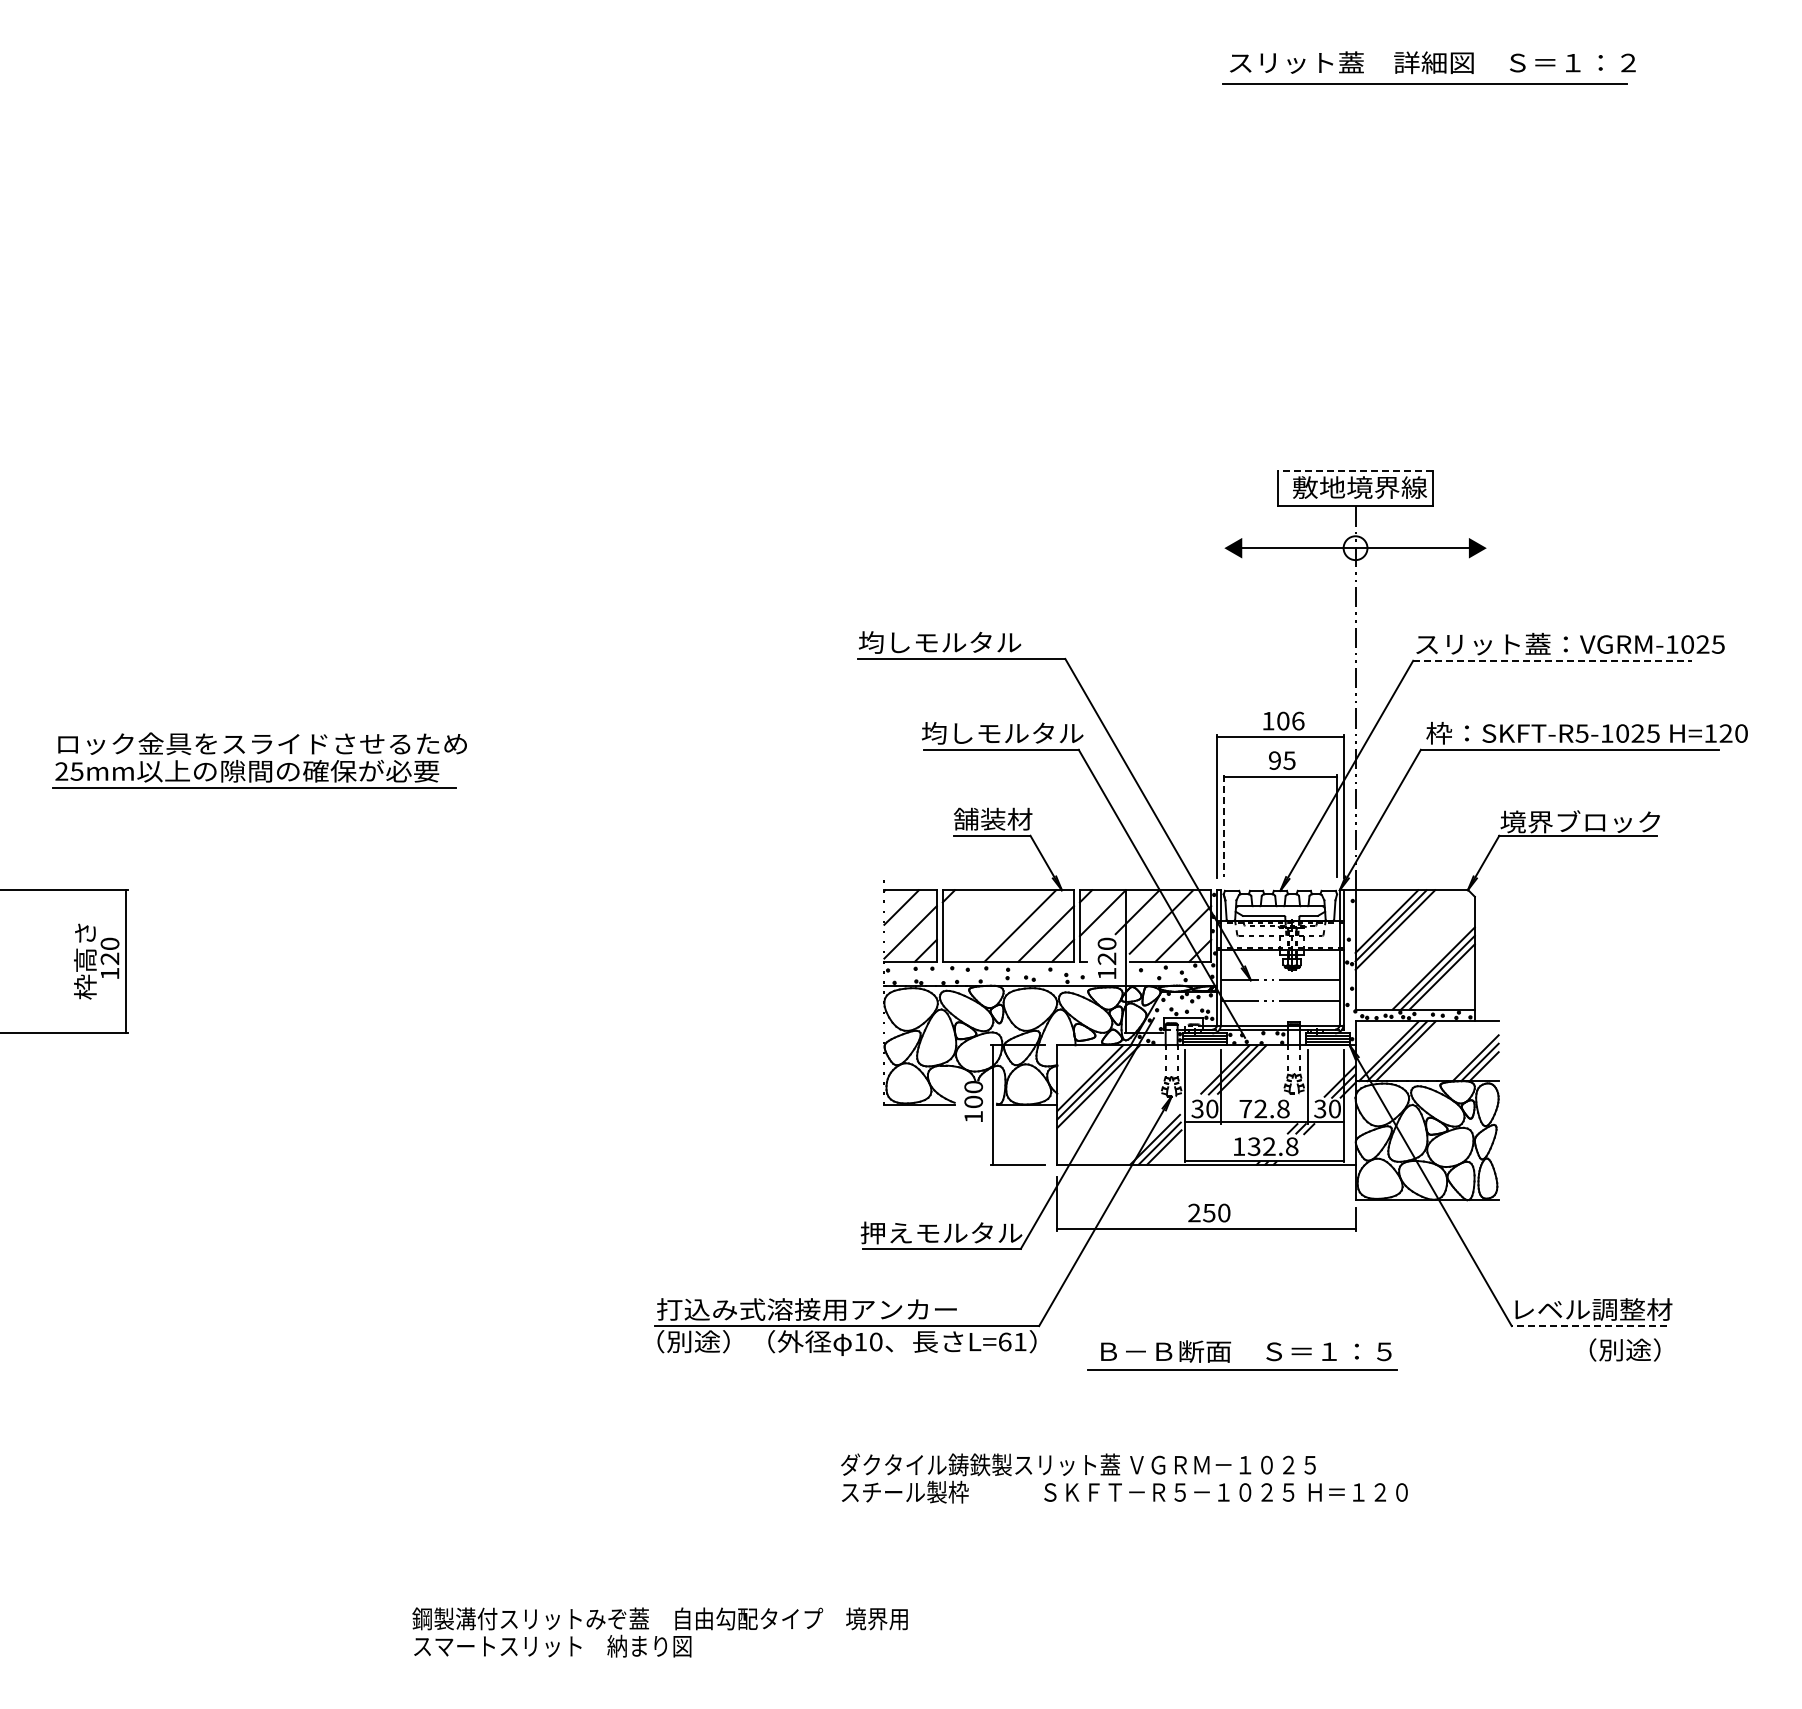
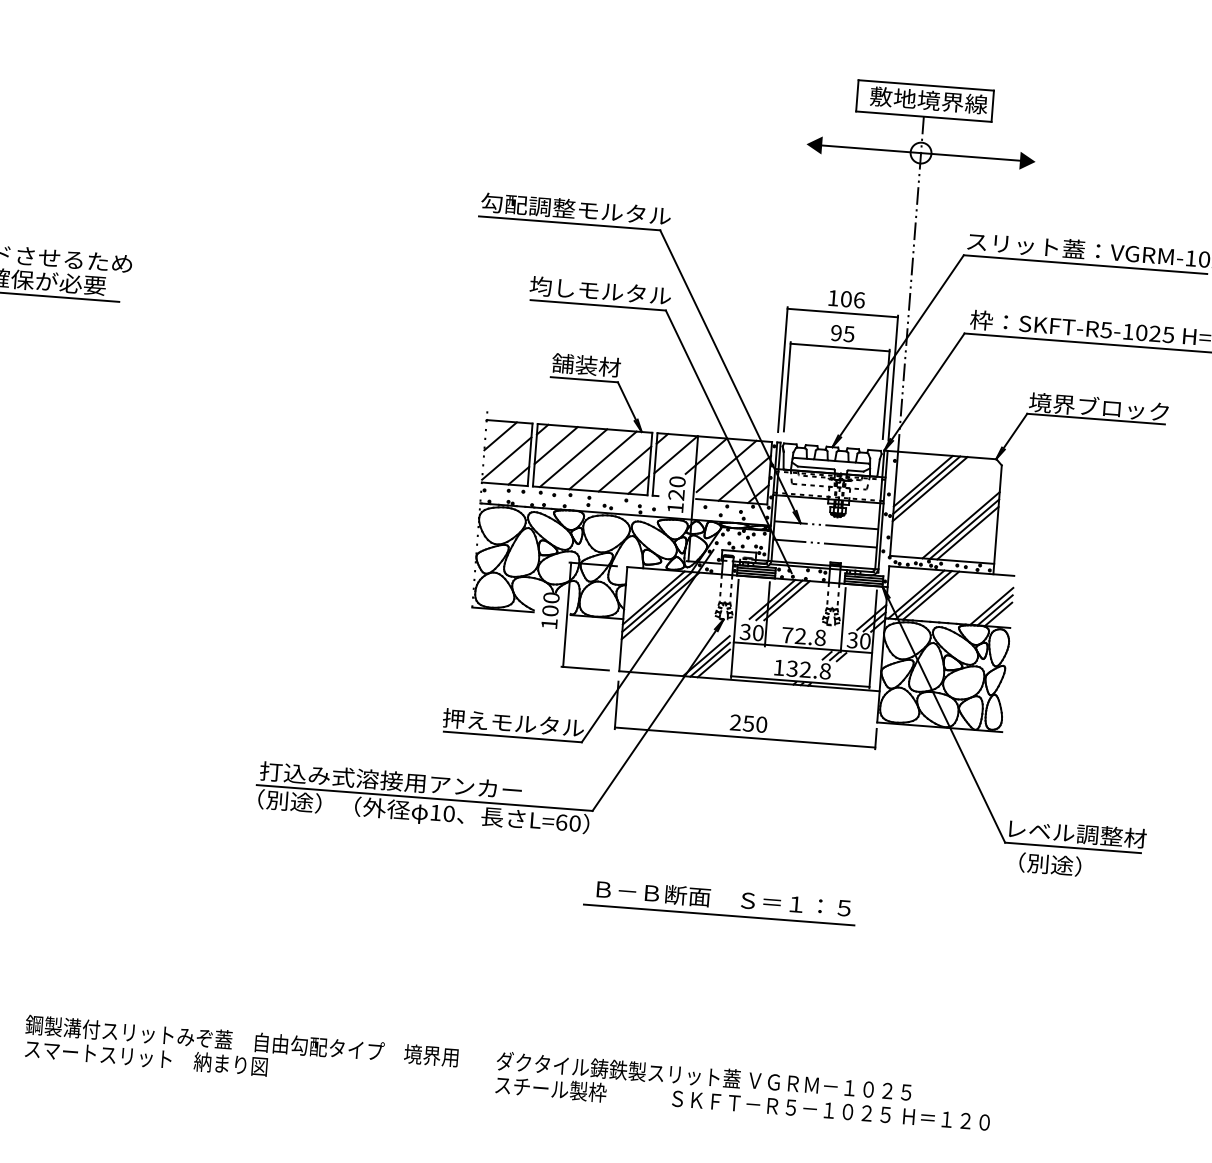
line: (1355, 470) -> (926, 85), dashed -> solid
text: (967, 642) -> (575, 209), 均しモルタル -> 勾配調整モルタル
line: (1553, 660) -> (1086, 264), dashed -> solid
line: (1223, 826) -> (787, 387), dashed -> solid
line: (965, 913) -> (555, 445), added
line: (986, 925) -> (573, 457), added
line: (1589, 1326) -> (1073, 848), dashed -> solid
text: (1020, 1341) -> (575, 823), L=61 -> L=60
text: (1624, 1349) -> (1049, 864), moved
part: (1229, 1355) -> (708, 901), moved
text: (1124, 1478) -> (743, 1091), moved

